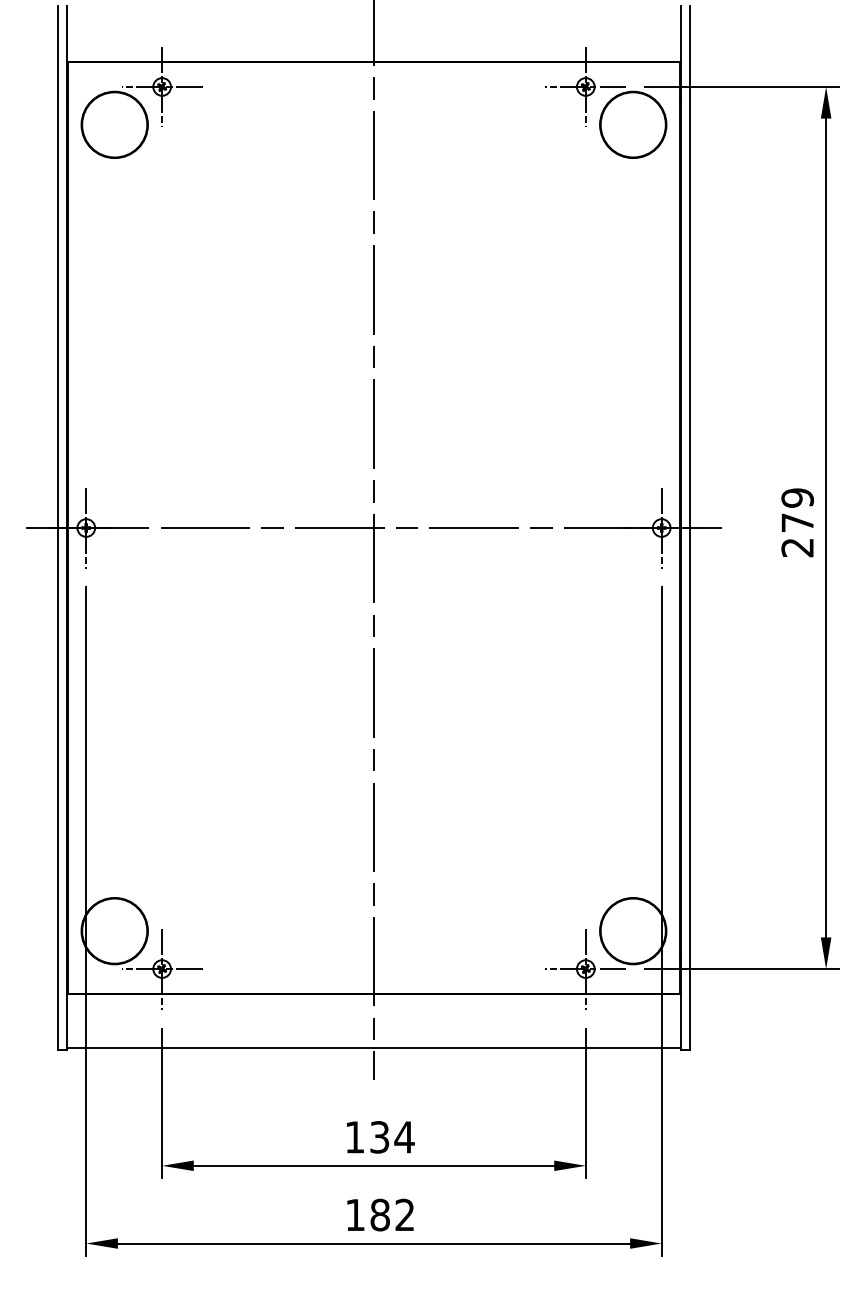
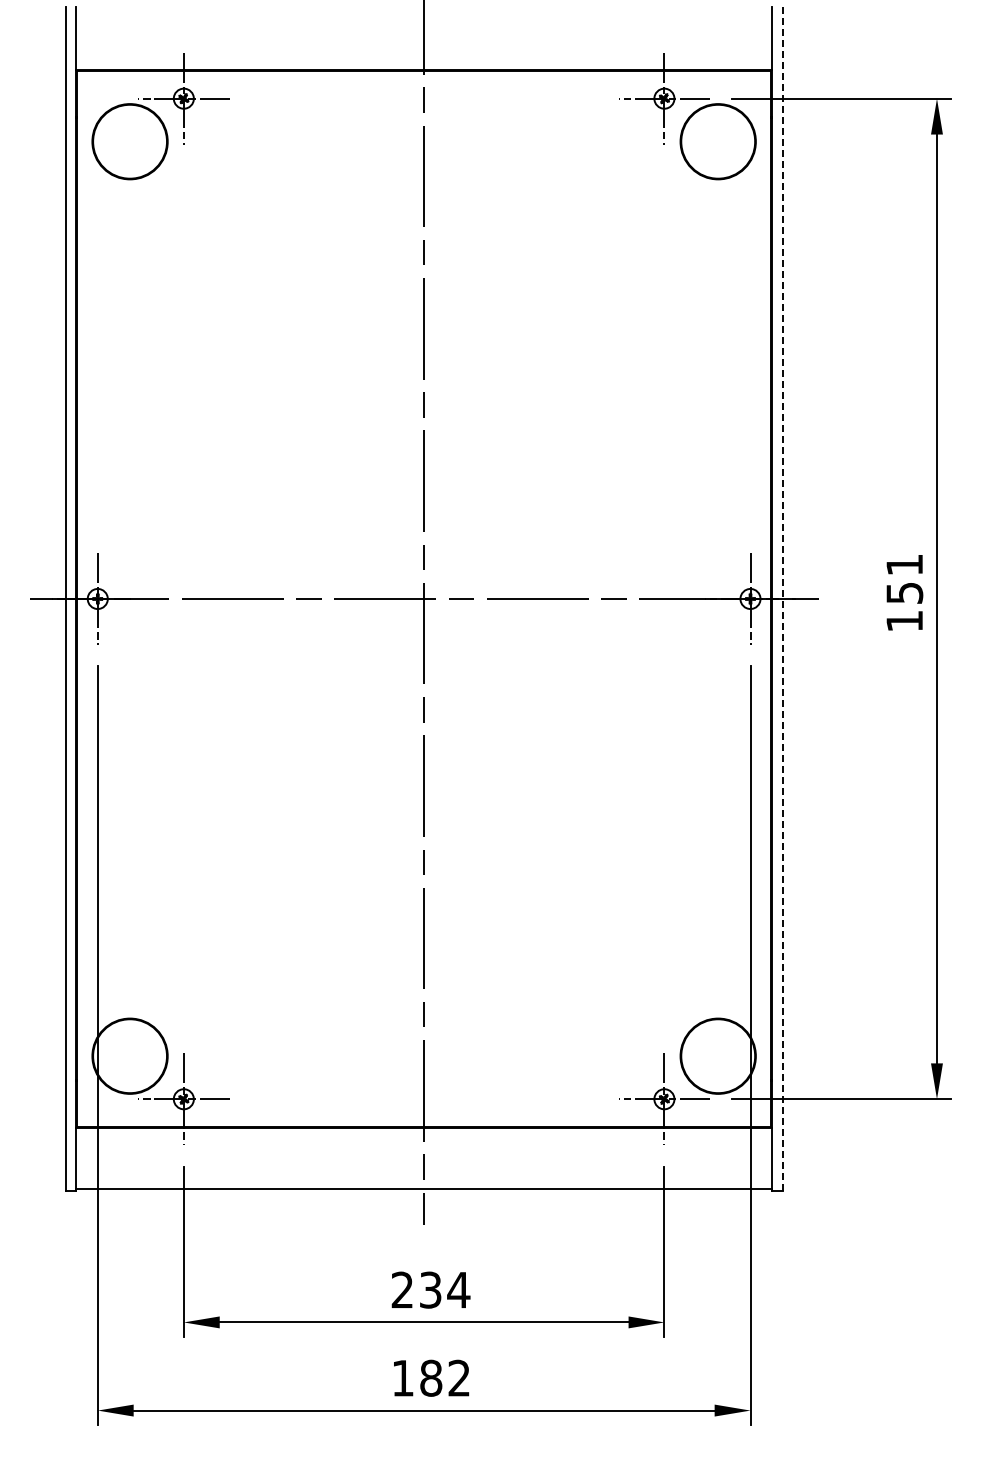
text: (797, 523) -> (904, 593), 279 -> 151
line: (689, 527) -> (782, 598), solid -> dashed
text: (354, 1136) -> (401, 1289), 134 -> 234

